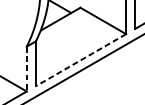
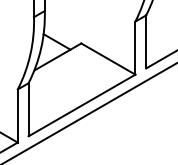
line: (81, 60) -> (82, 105), dashed -> solid
line: (26, 69) -> (17, 116), dashed -> solid

